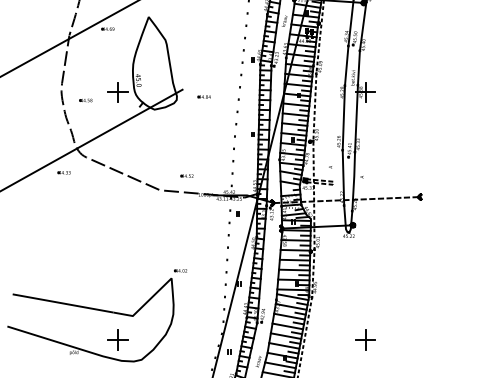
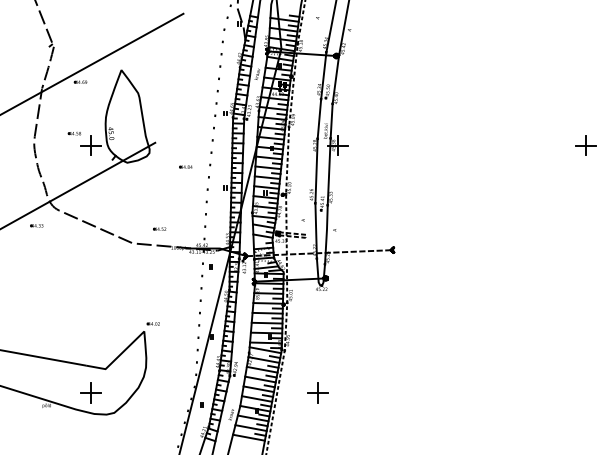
part: (203, 96) -> (185, 166), moved
part: (85, 100) -> (74, 133), moved
part: (364, 339) -> (317, 392), moved

